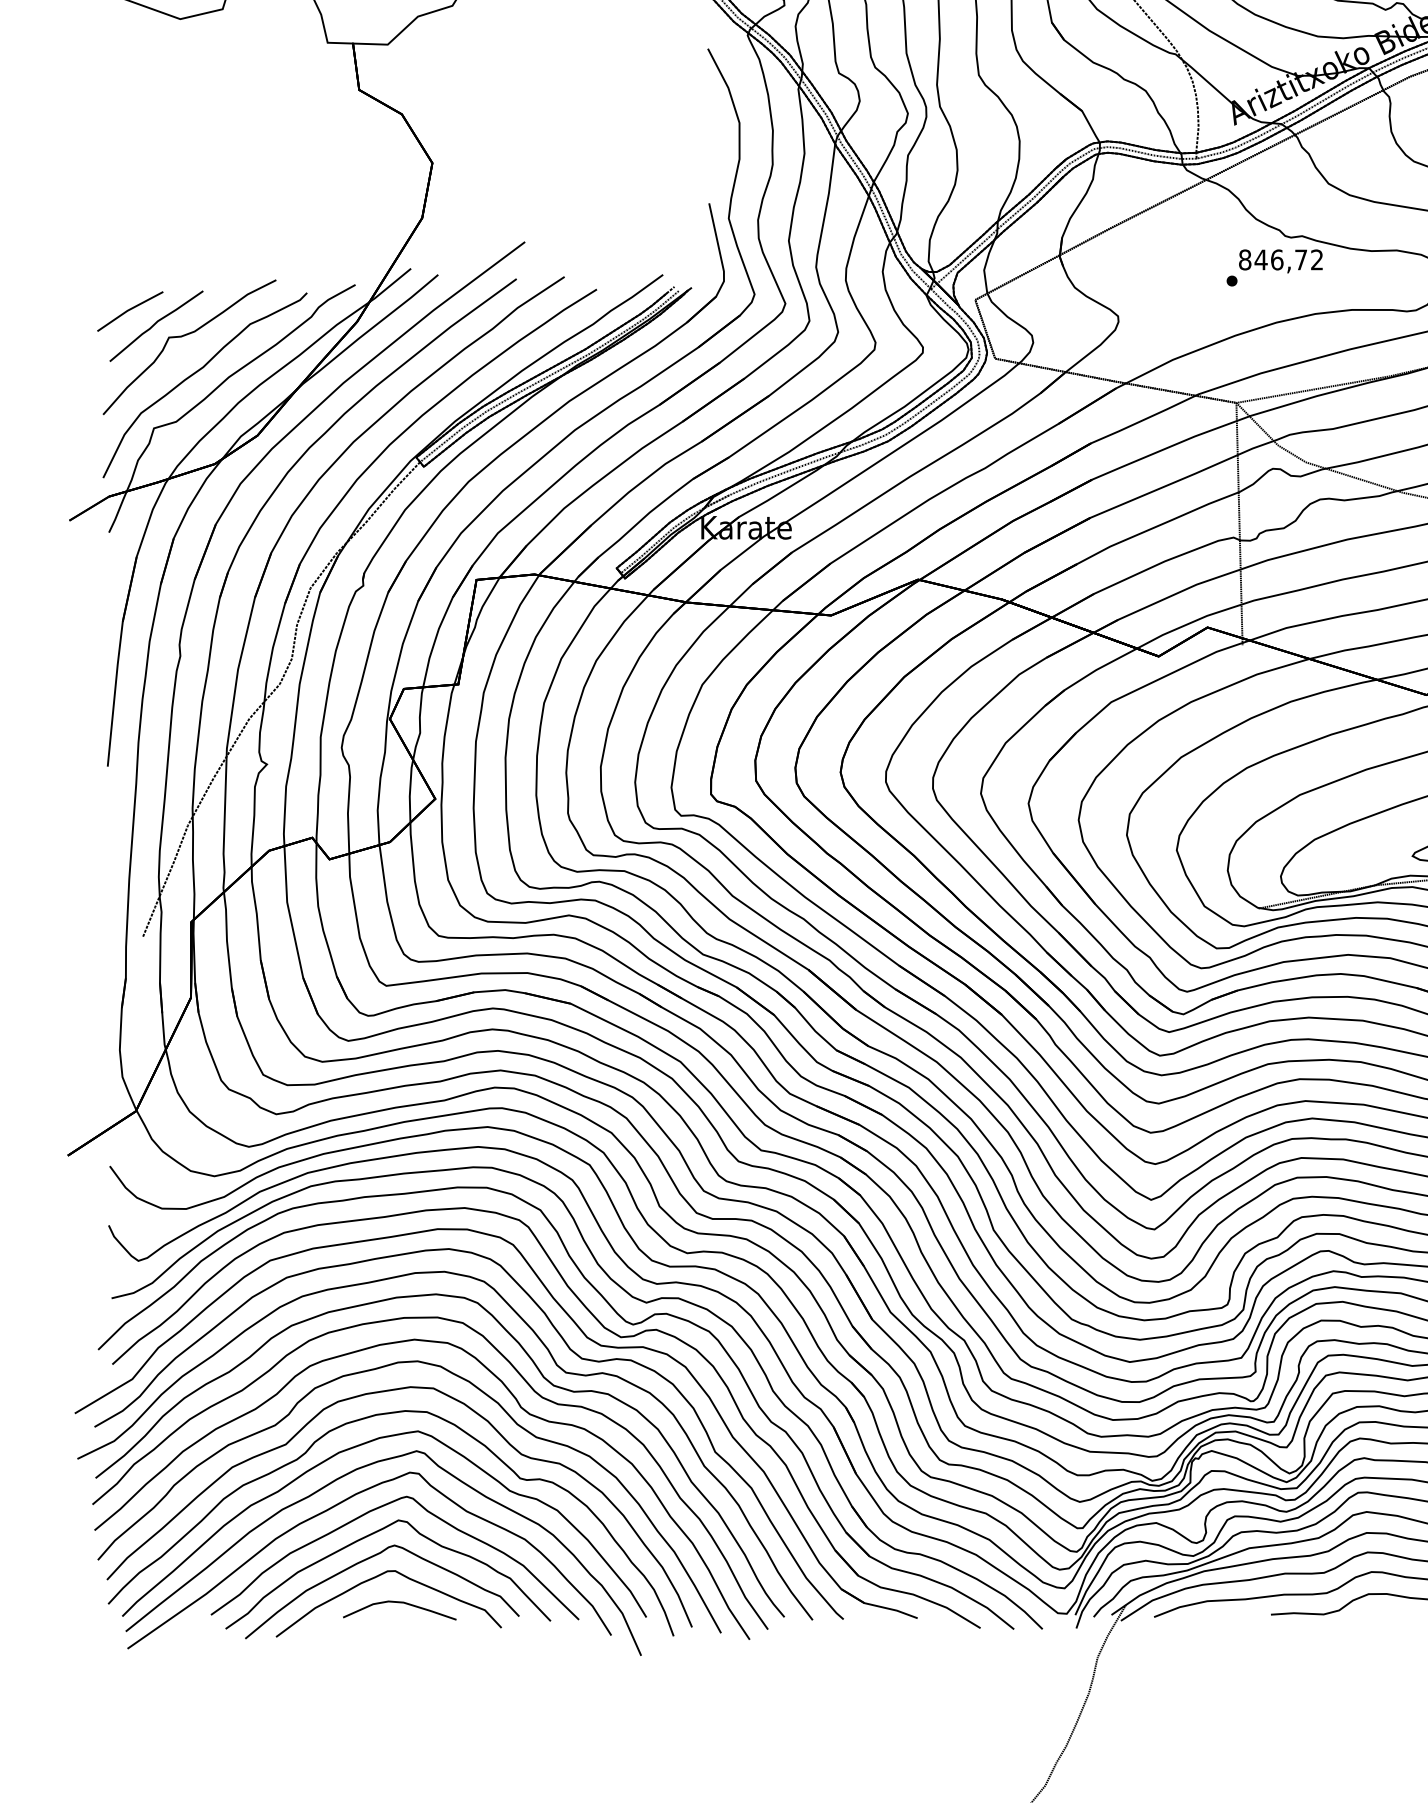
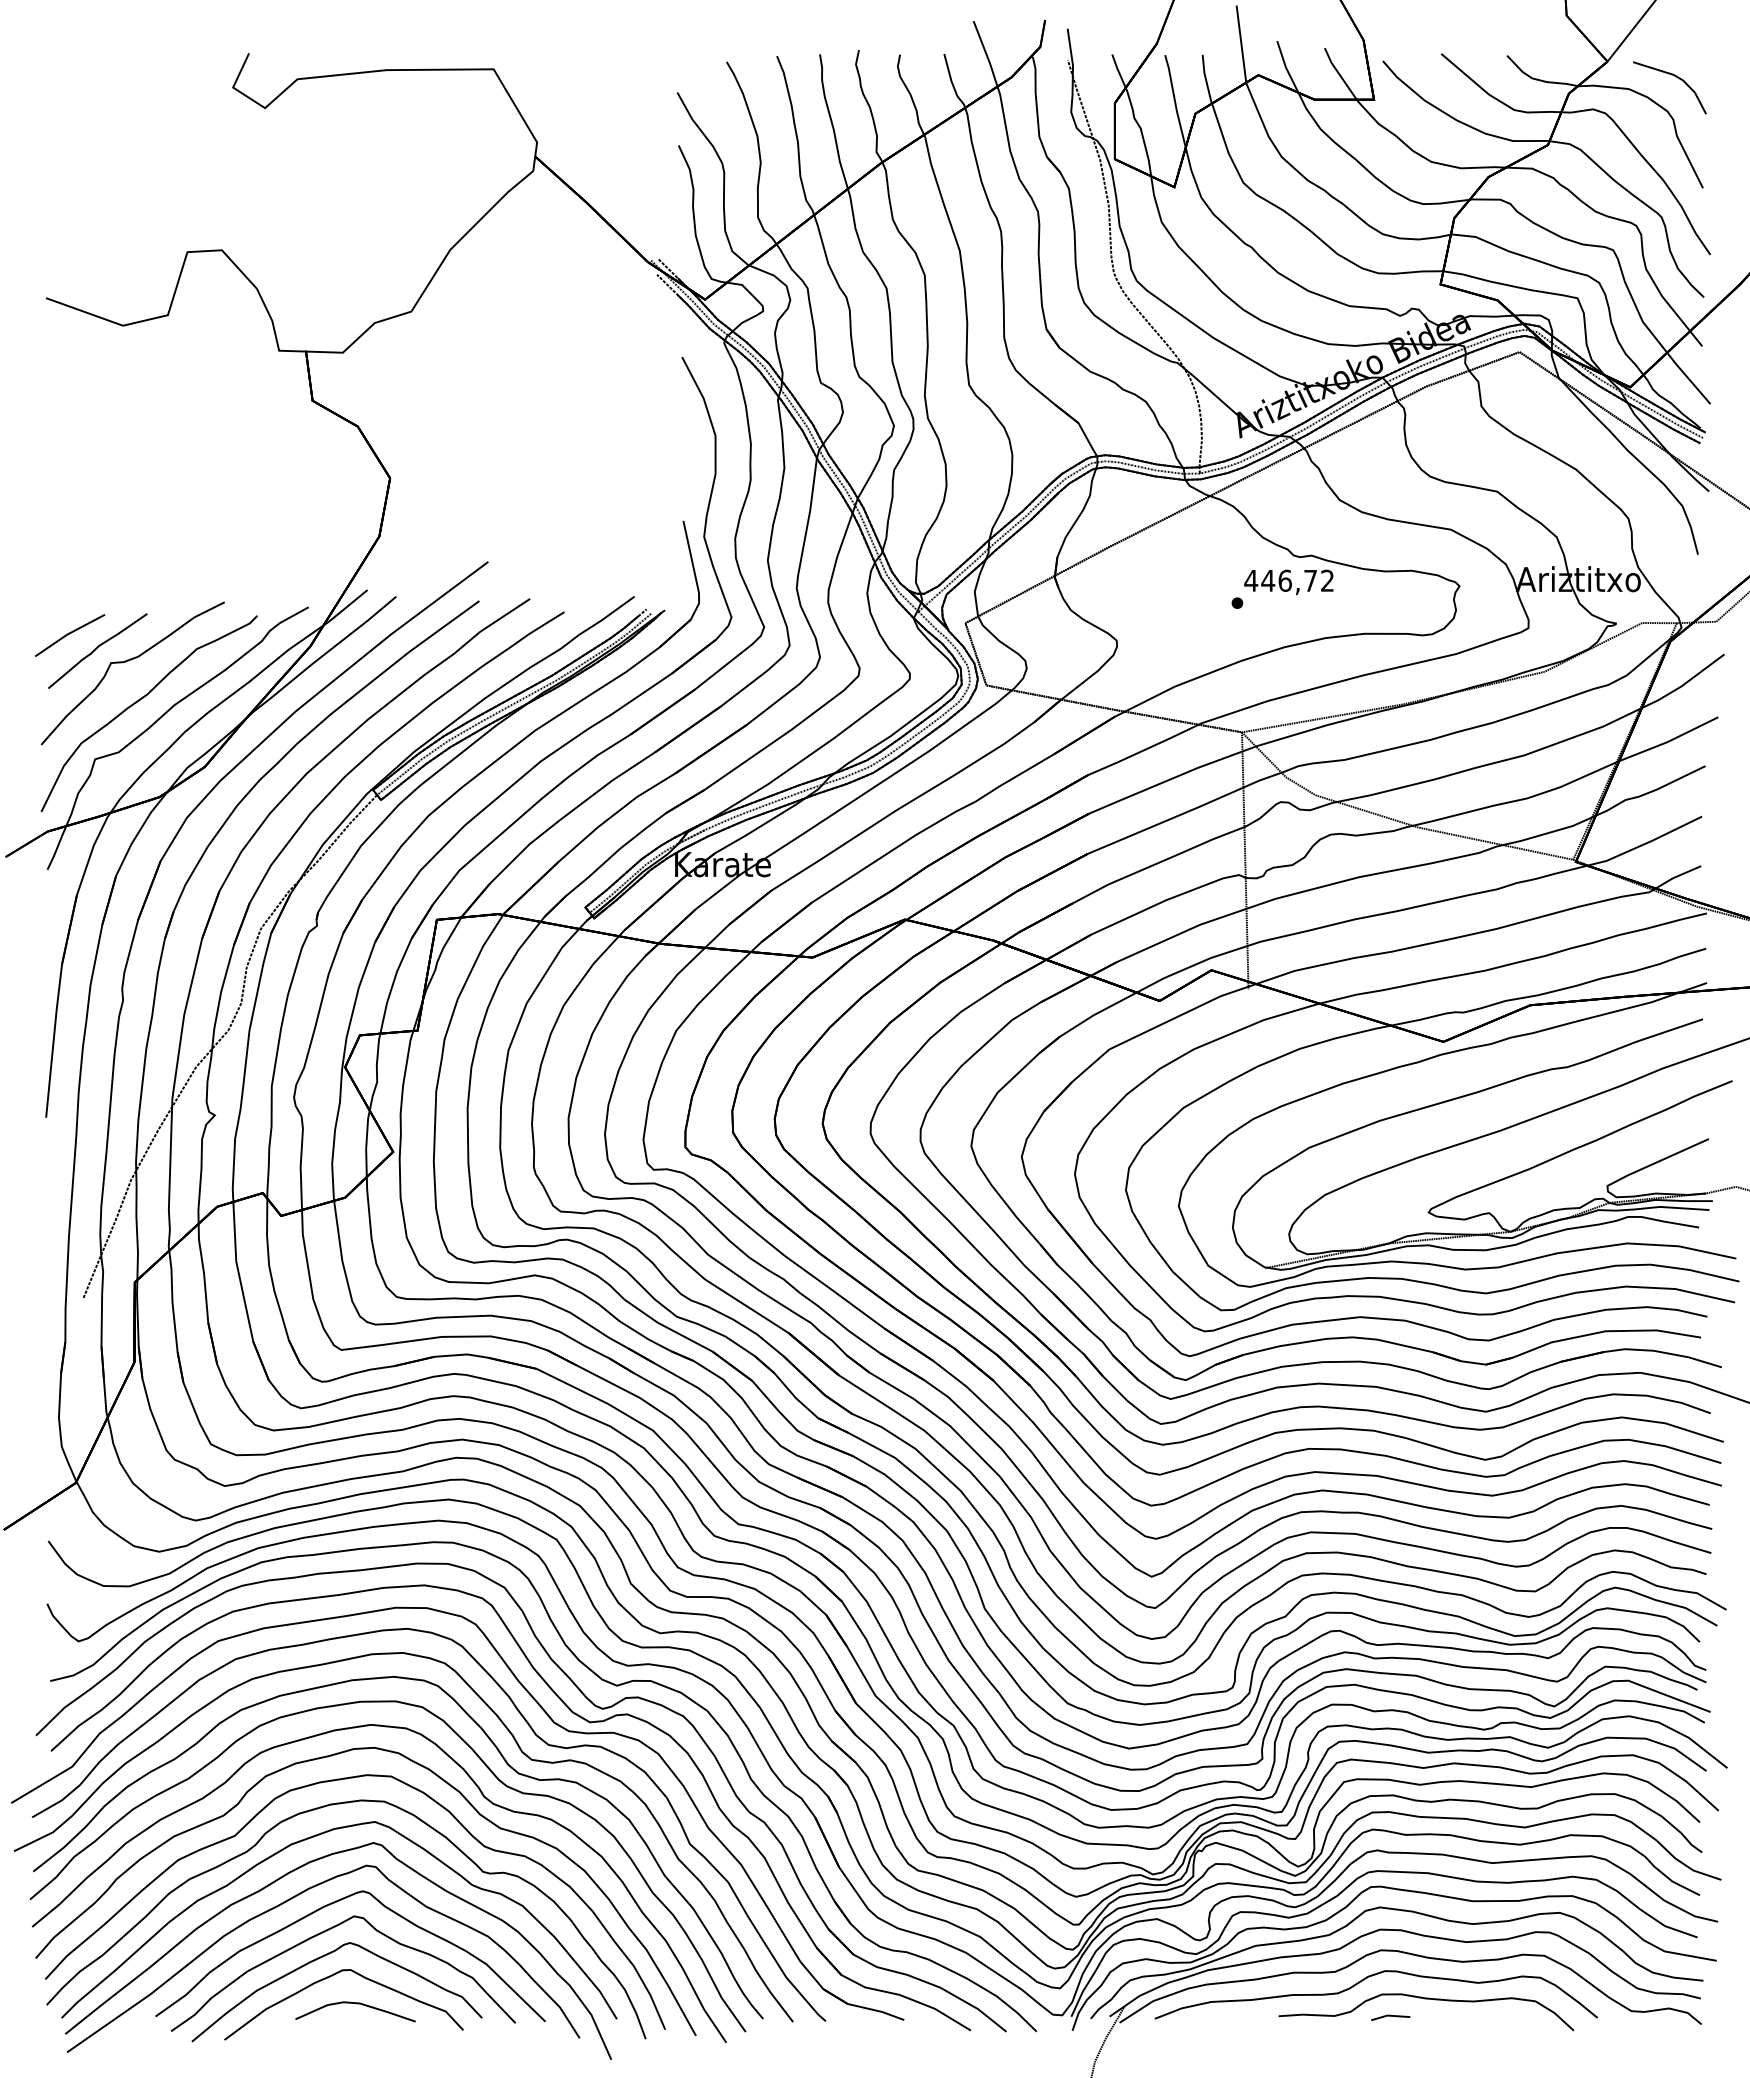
text: (1245, 259) -> (1251, 580), 846,72 -> 446,72
part: (1376, 1615) -> (1390, 2017), added

